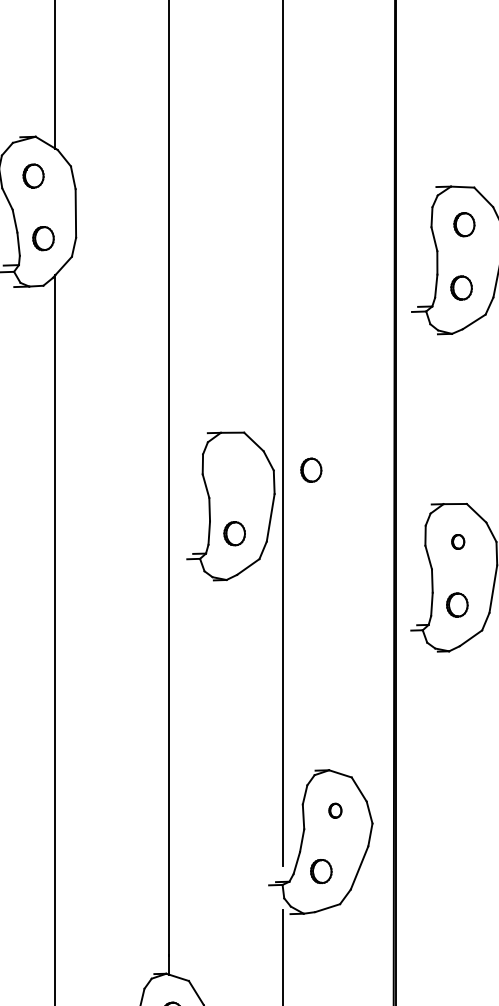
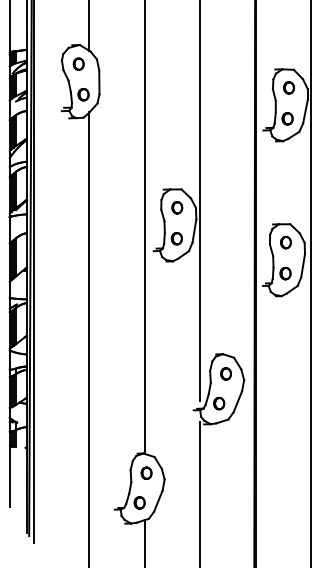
part: (311, 469) -> (177, 207), moved
part: (457, 541) -> (285, 242), size x1.67
part: (334, 809) -> (225, 373), size x1.67

